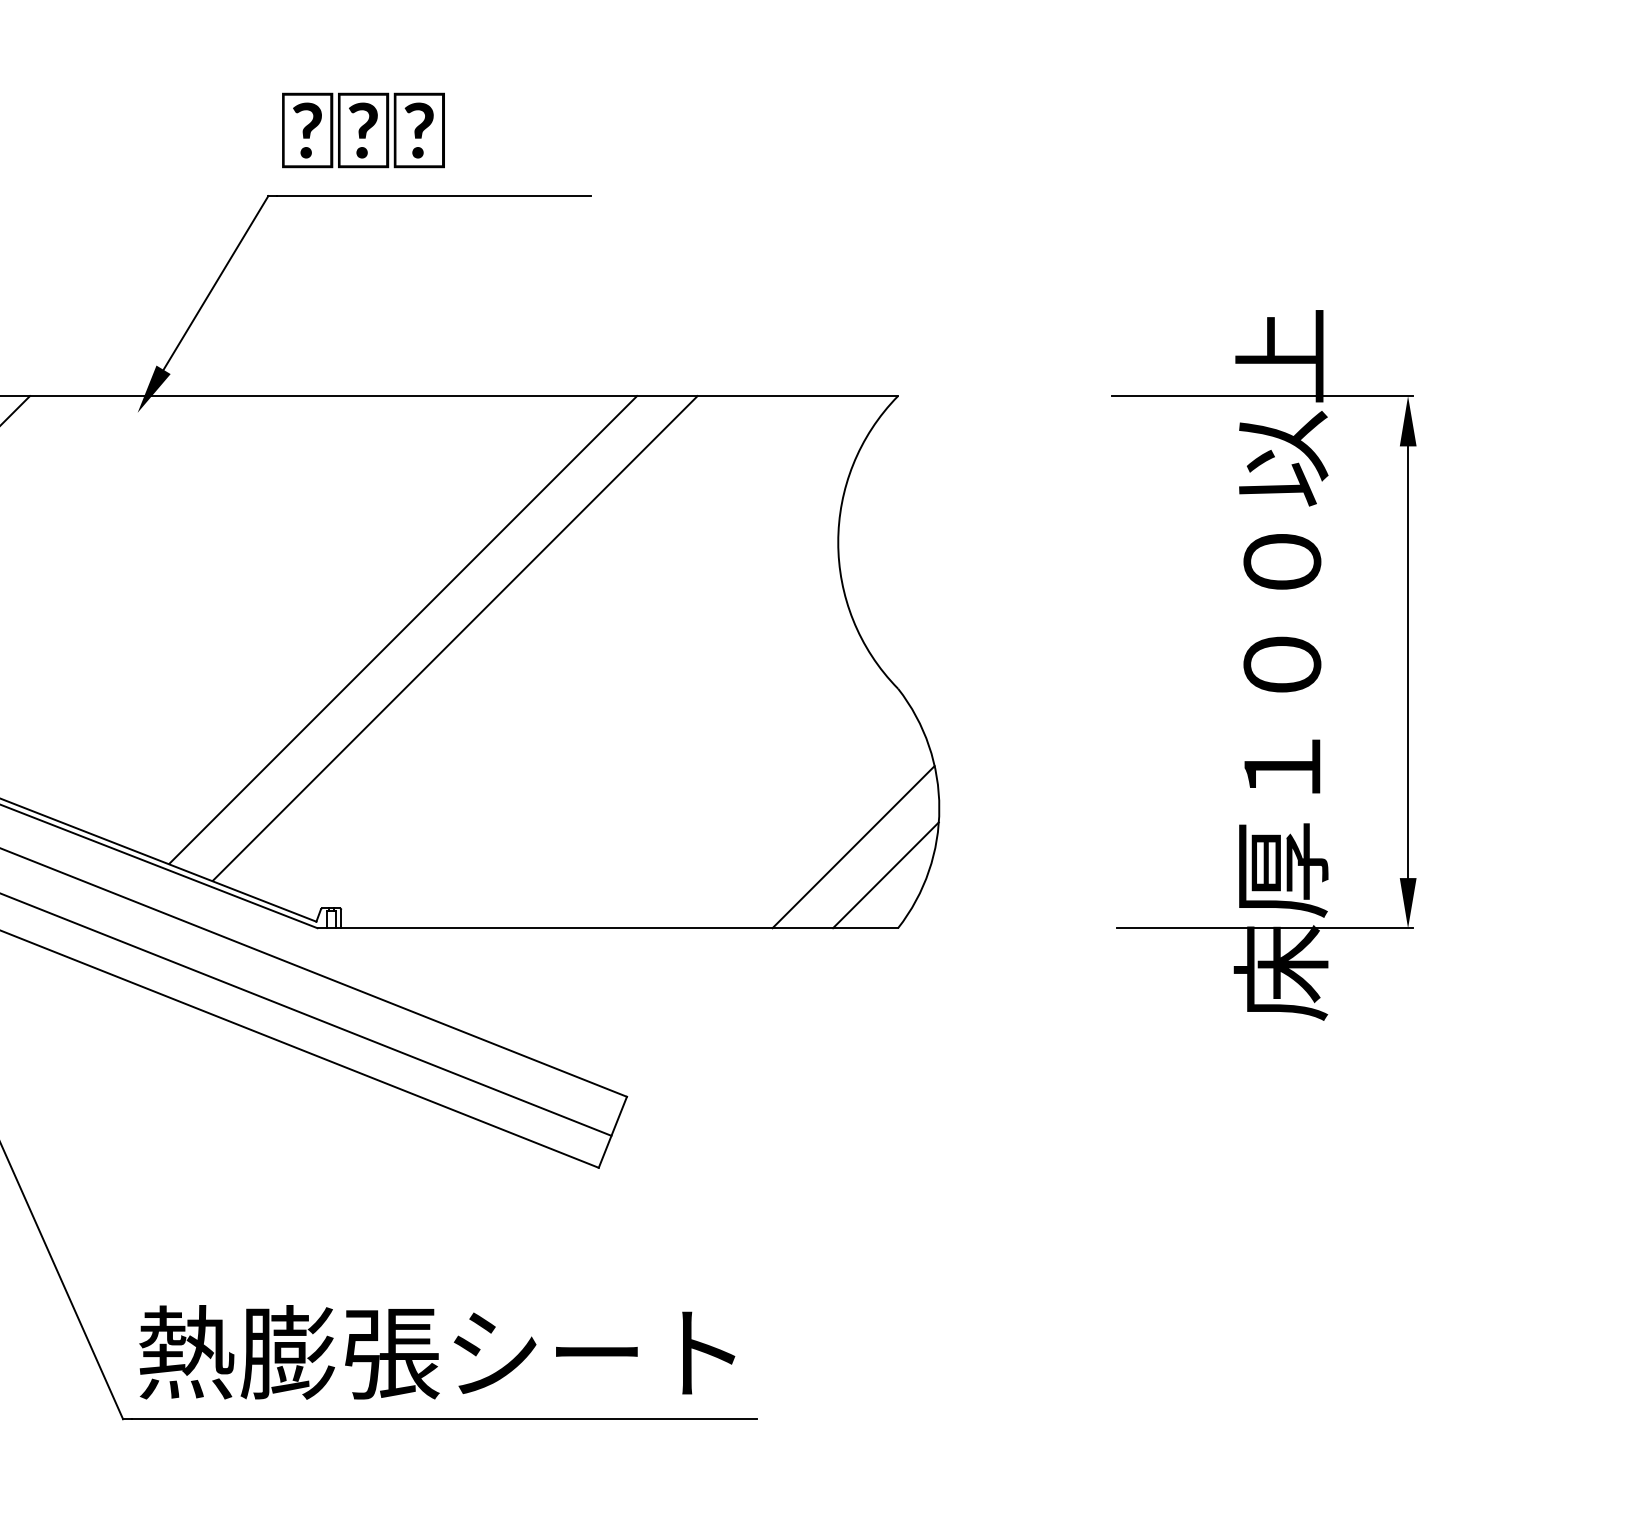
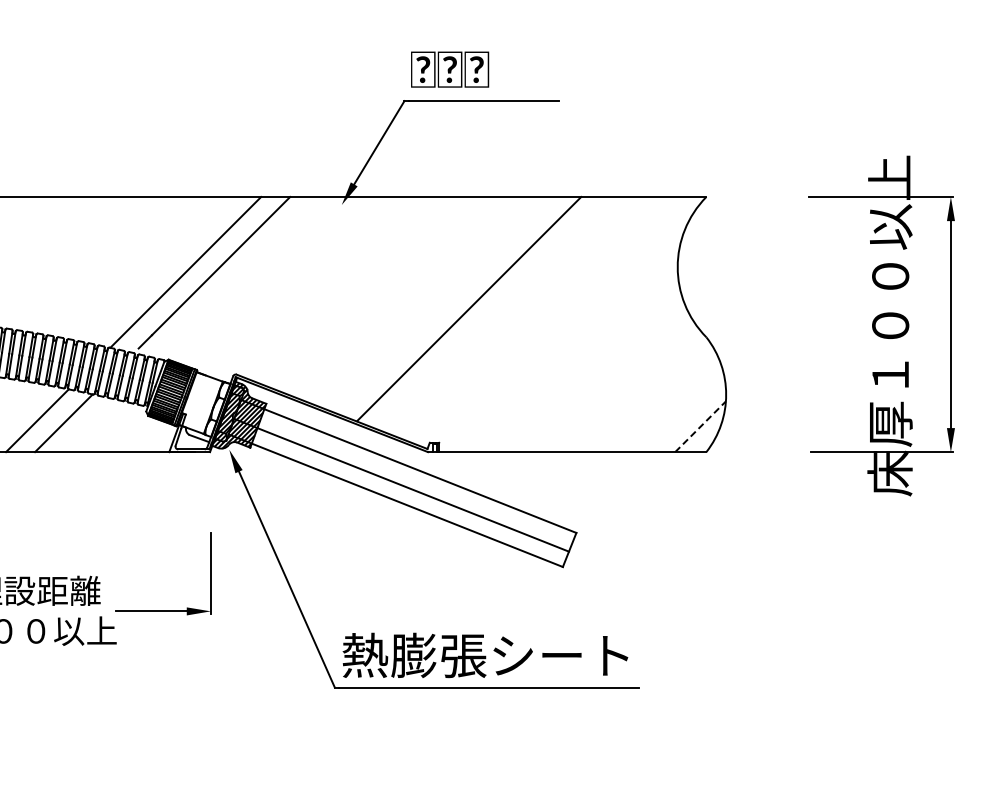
line: (454, 637) -> (493, 312), removed
line: (852, 847) -> (684, 413), removed
line: (885, 874) -> (700, 426), solid -> dashed

